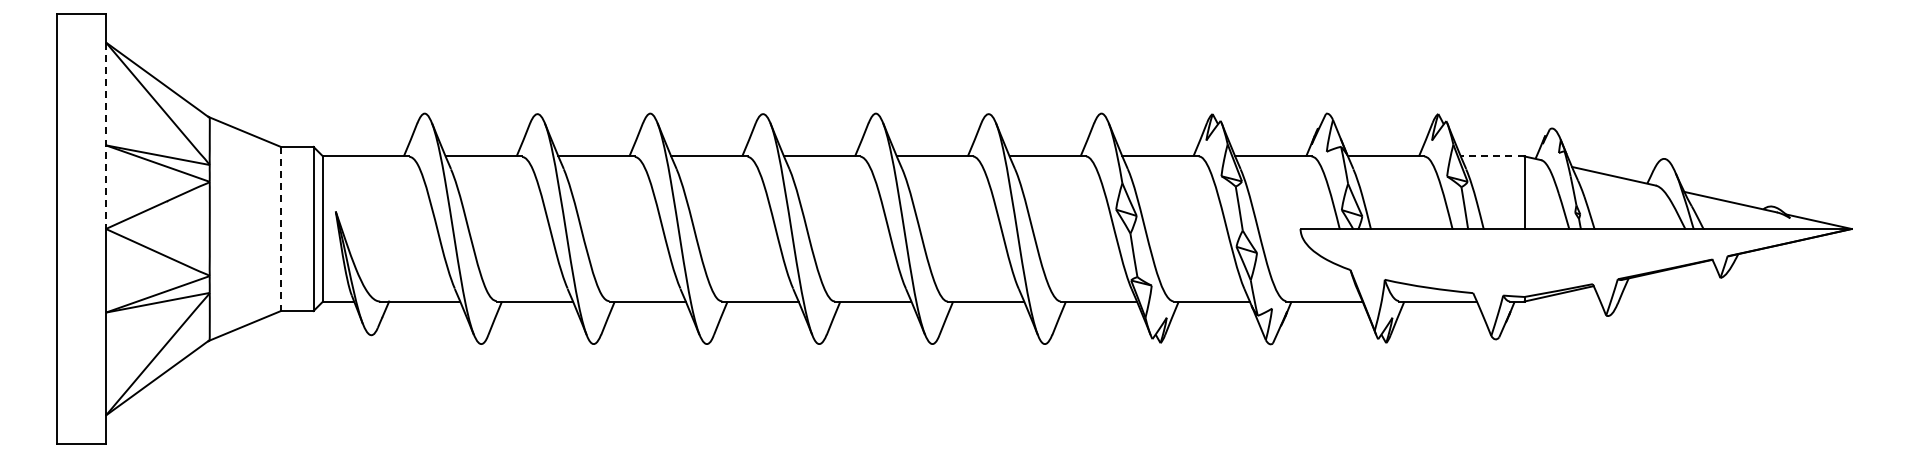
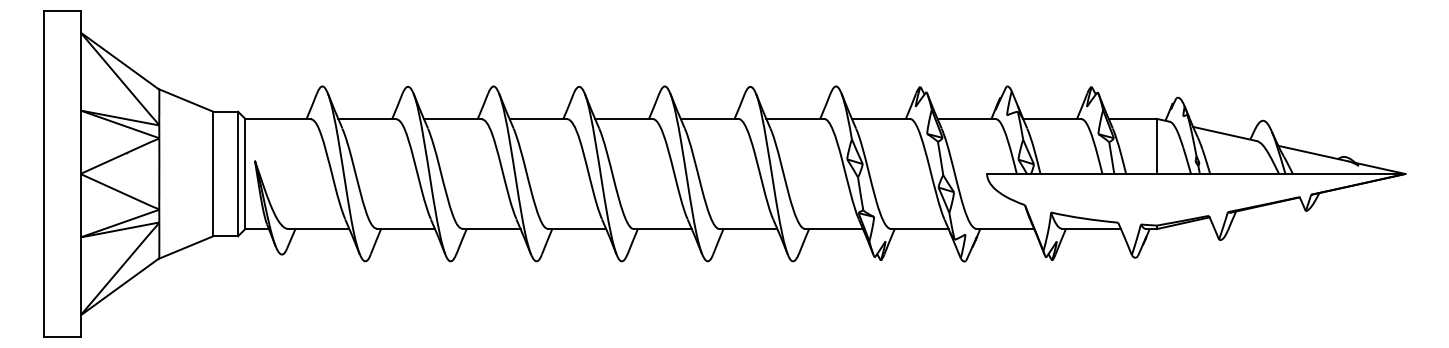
line: (105, 136) -> (80, 103), dashed -> solid
line: (1492, 156) -> (1132, 118), dashed -> solid
line: (280, 229) -> (213, 174), dashed -> solid

